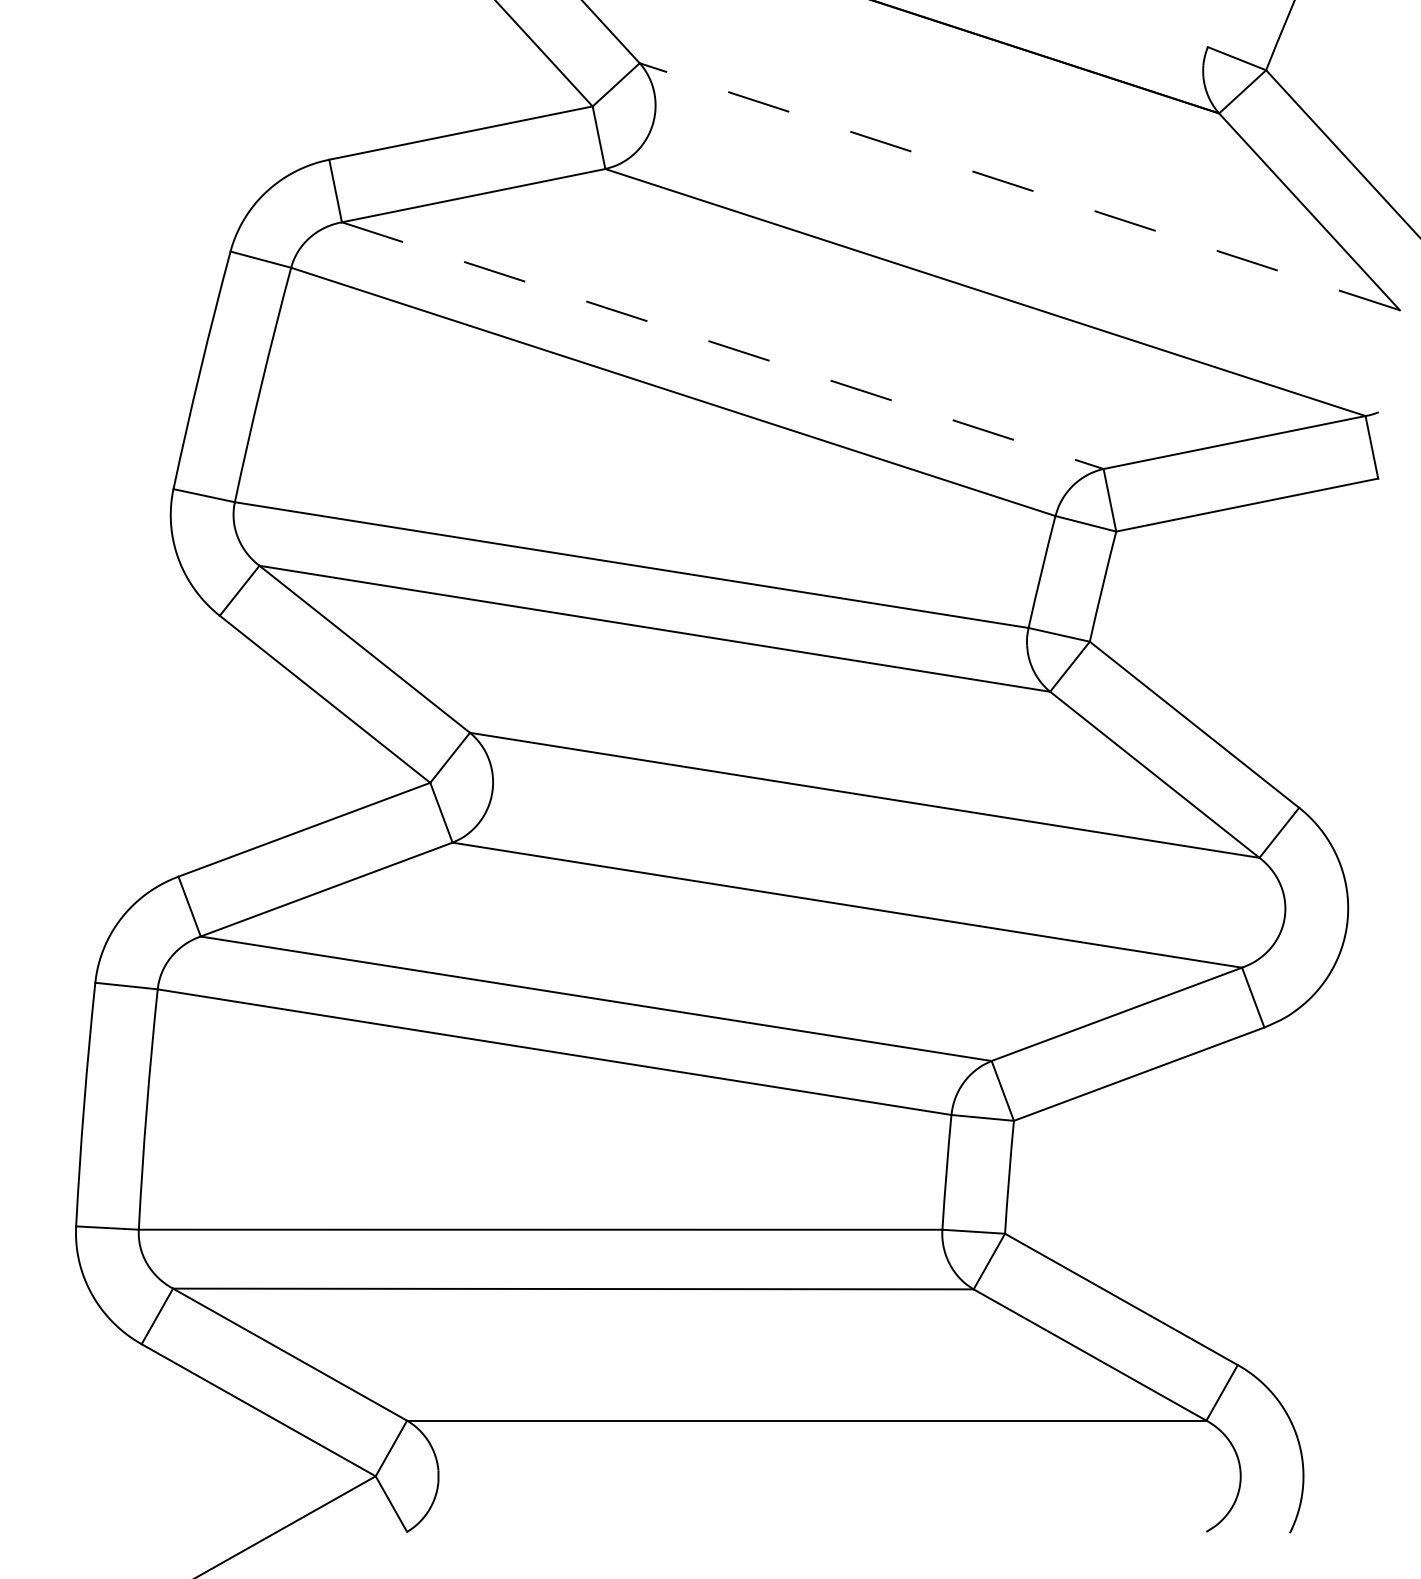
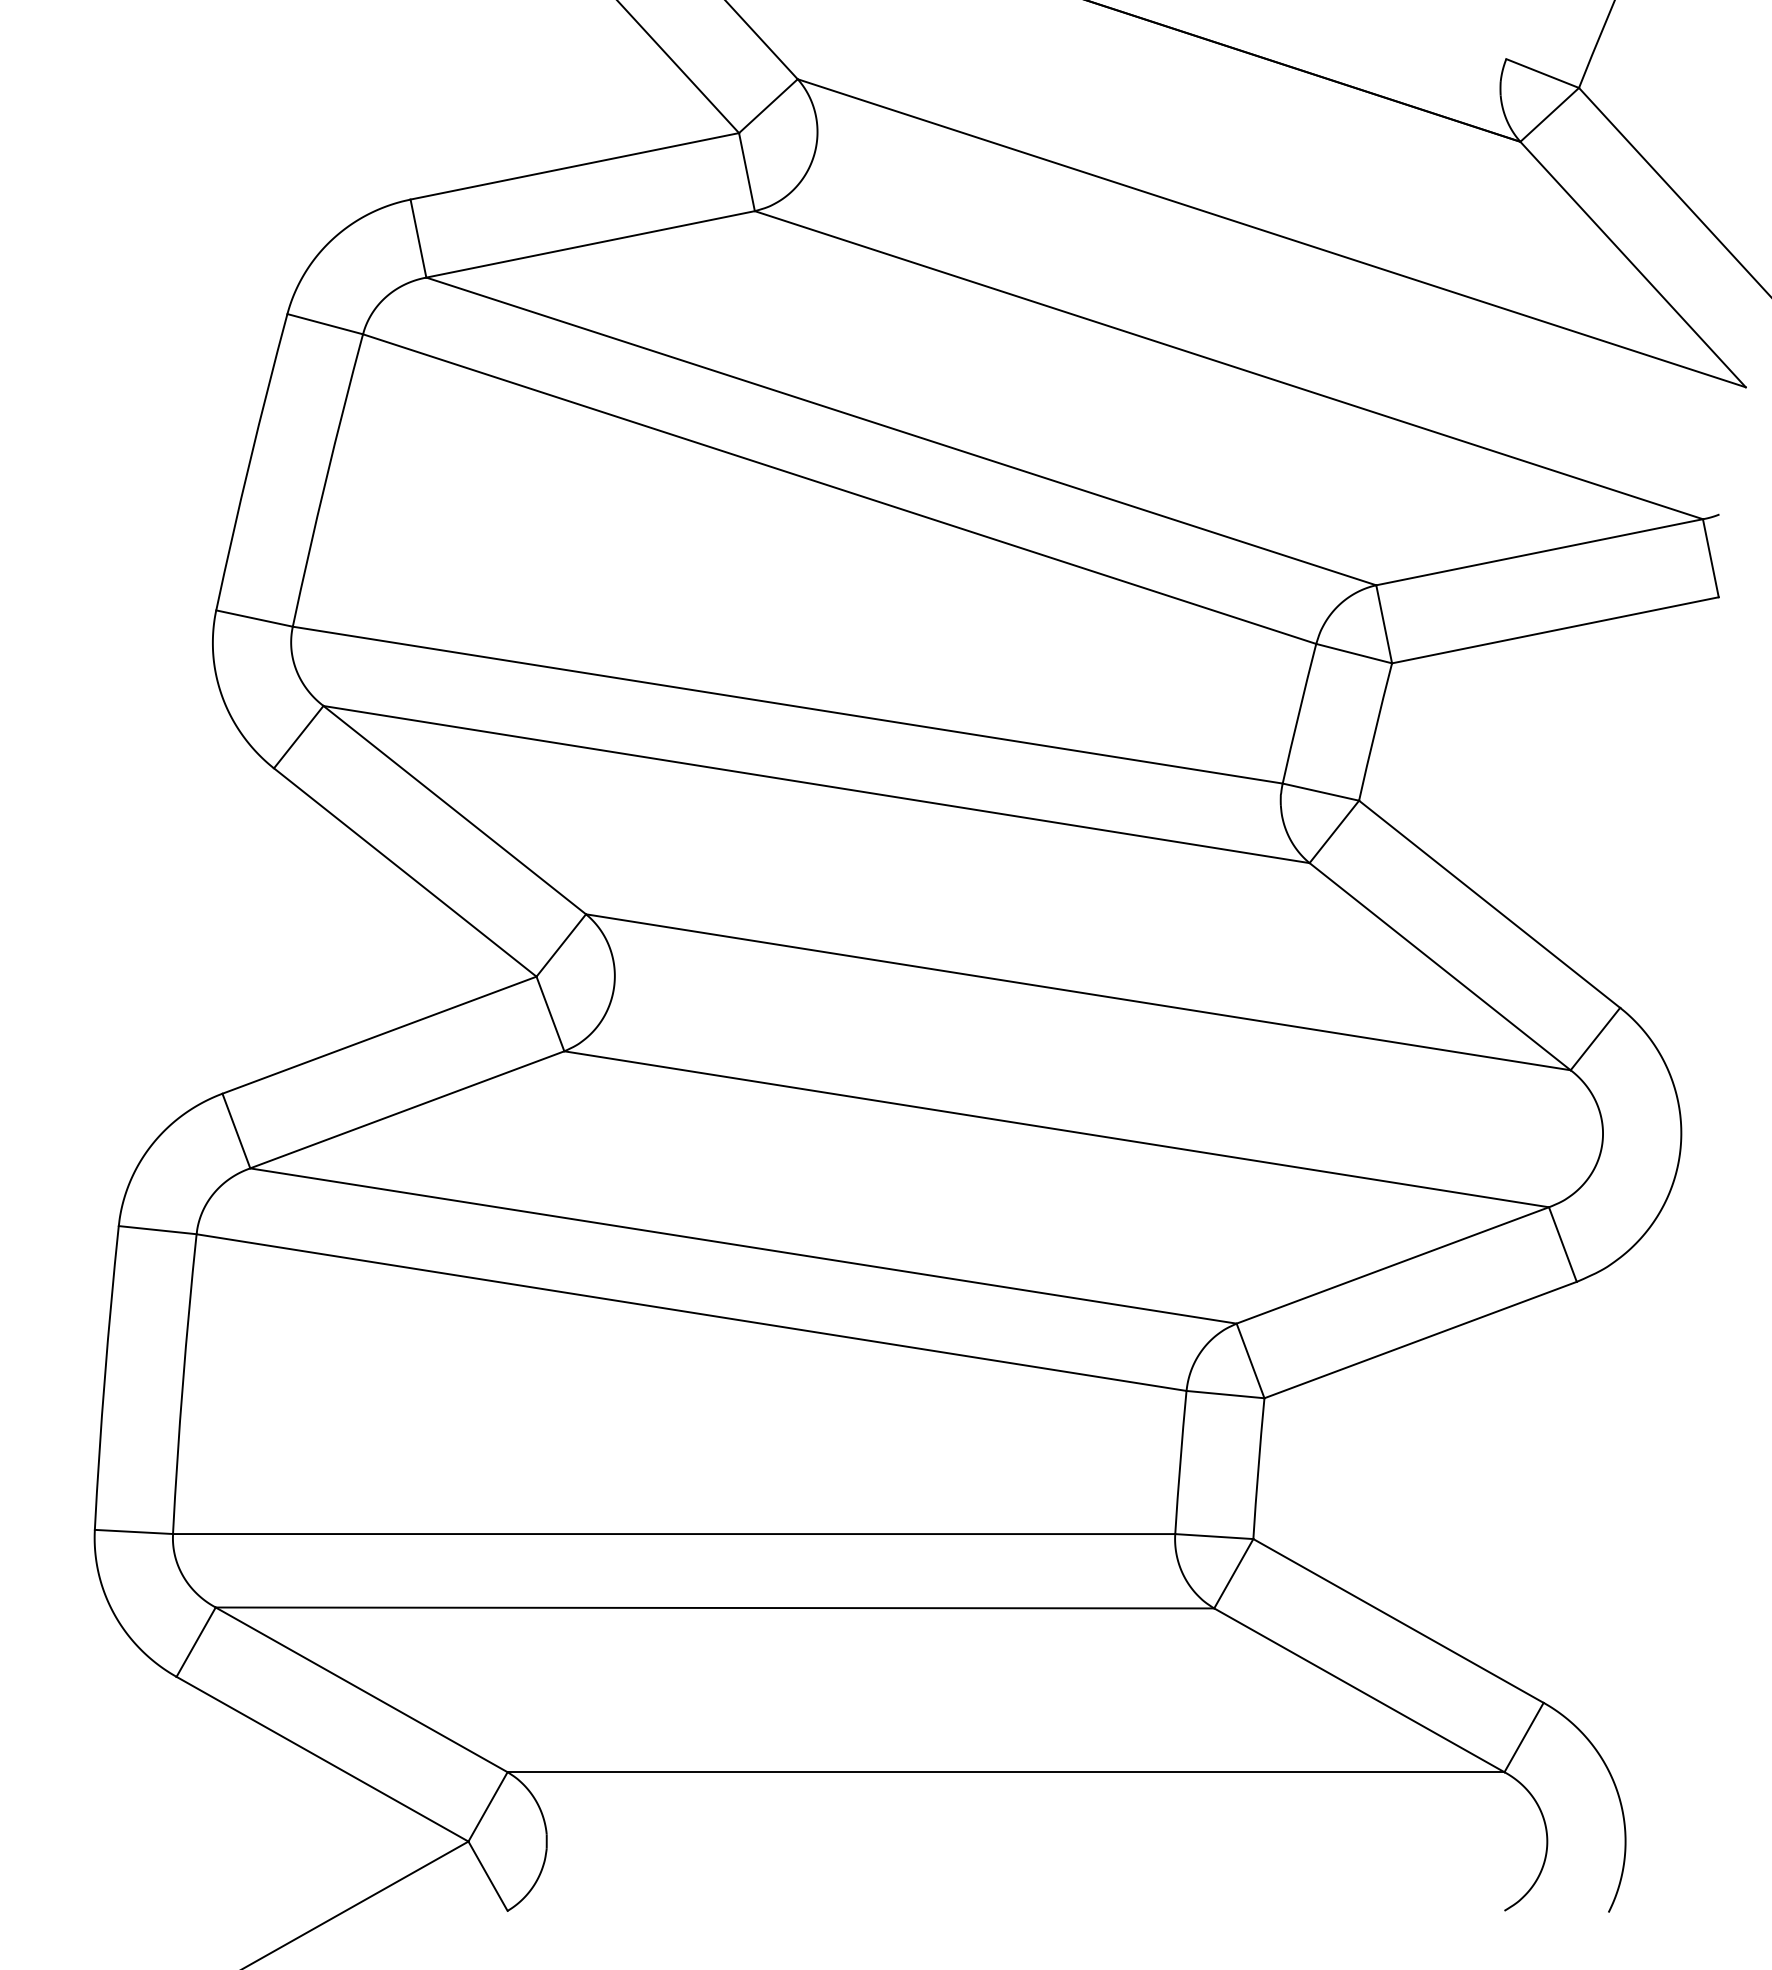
line: (1019, 186) -> (1271, 233), dashed -> solid
line: (722, 345) -> (901, 431), dashed -> solid

